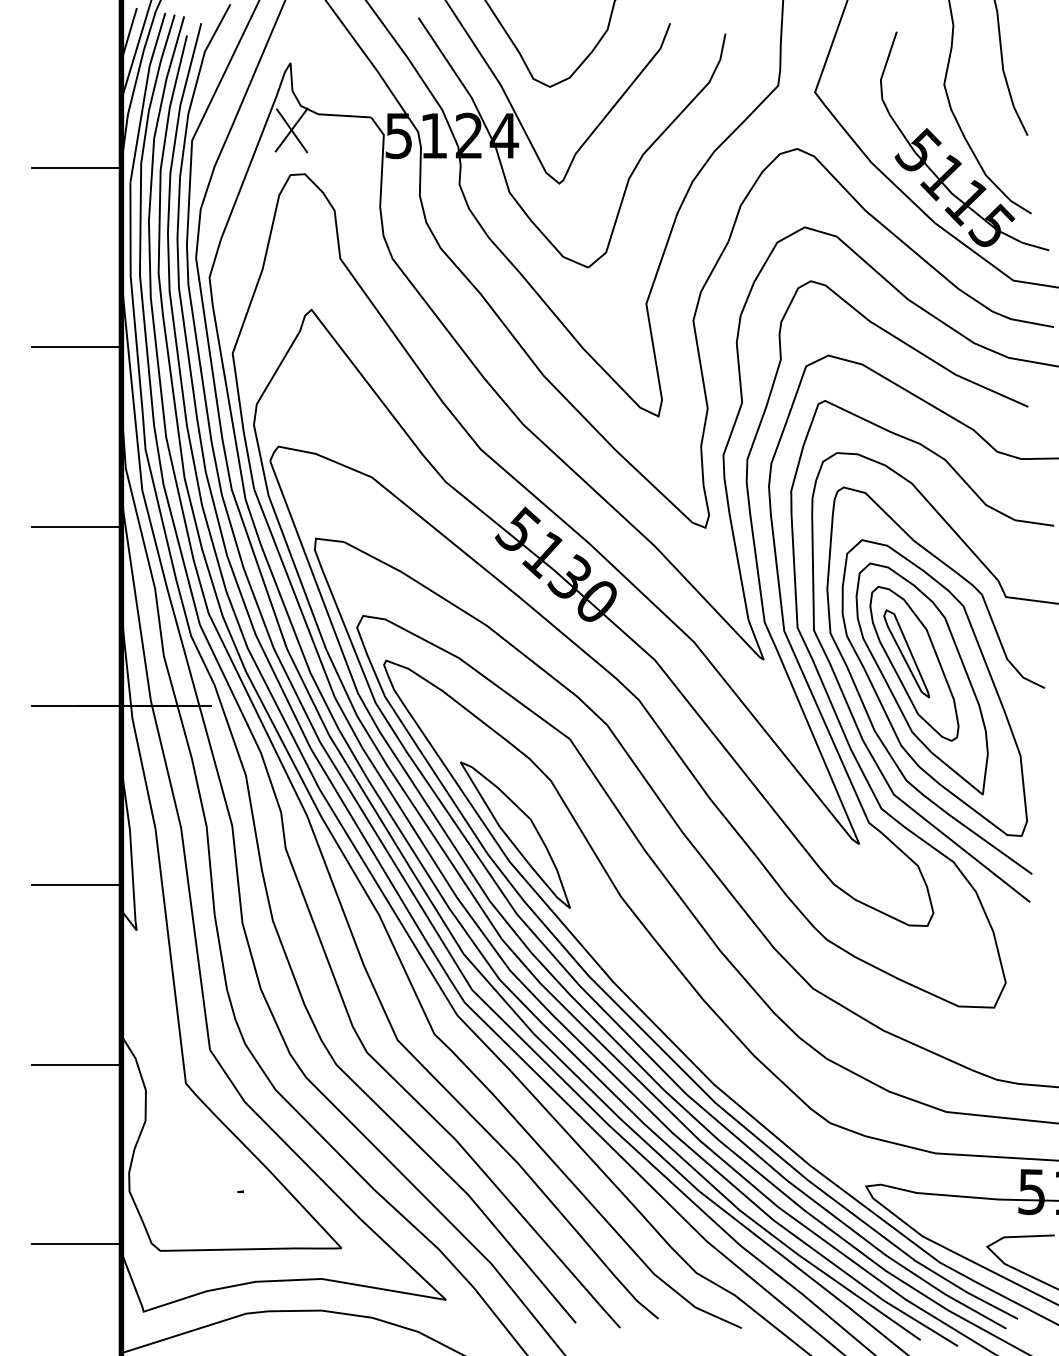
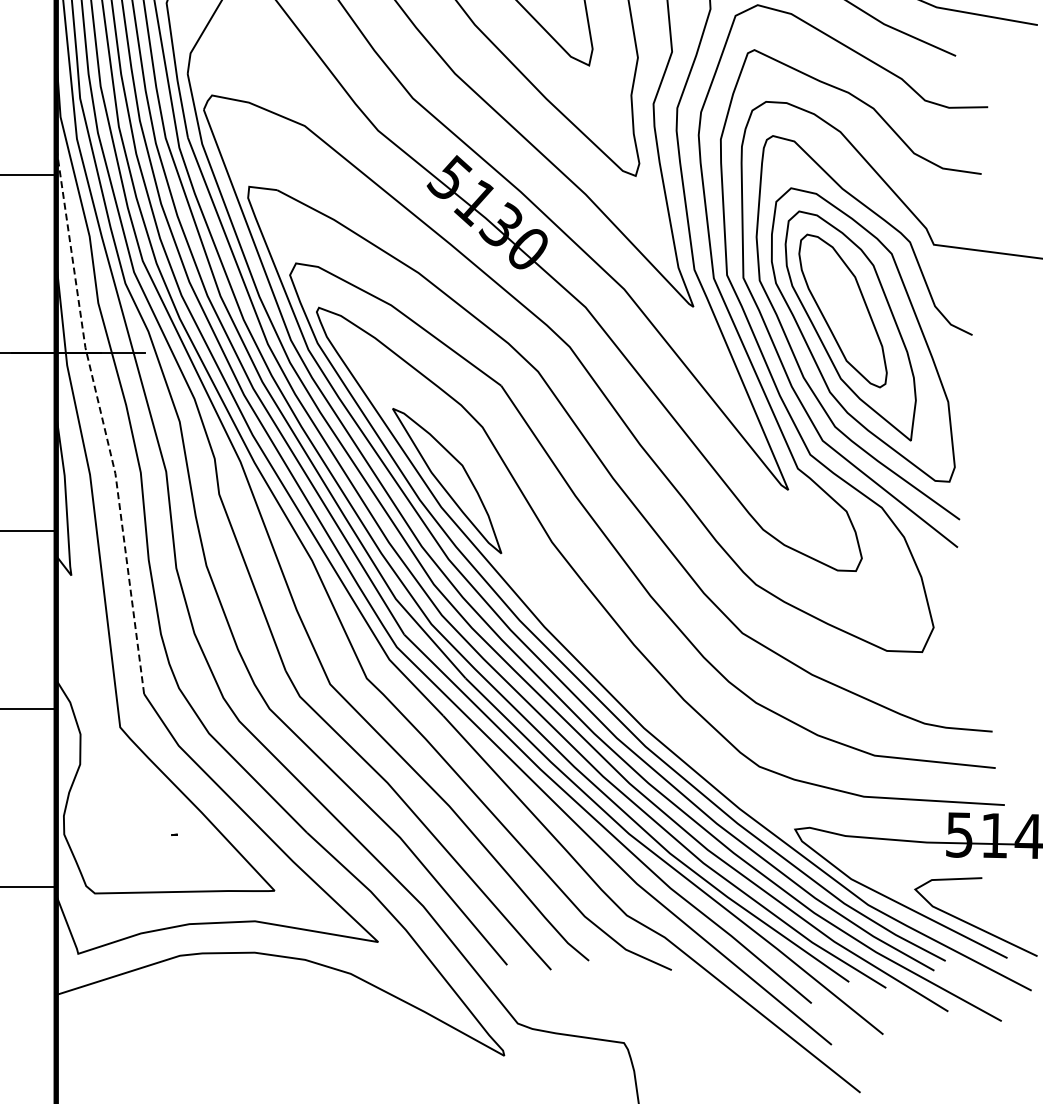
part: (906, 653) -> (835, 300), removed
line: (168, 773) -> (102, 419), solid -> dashed

